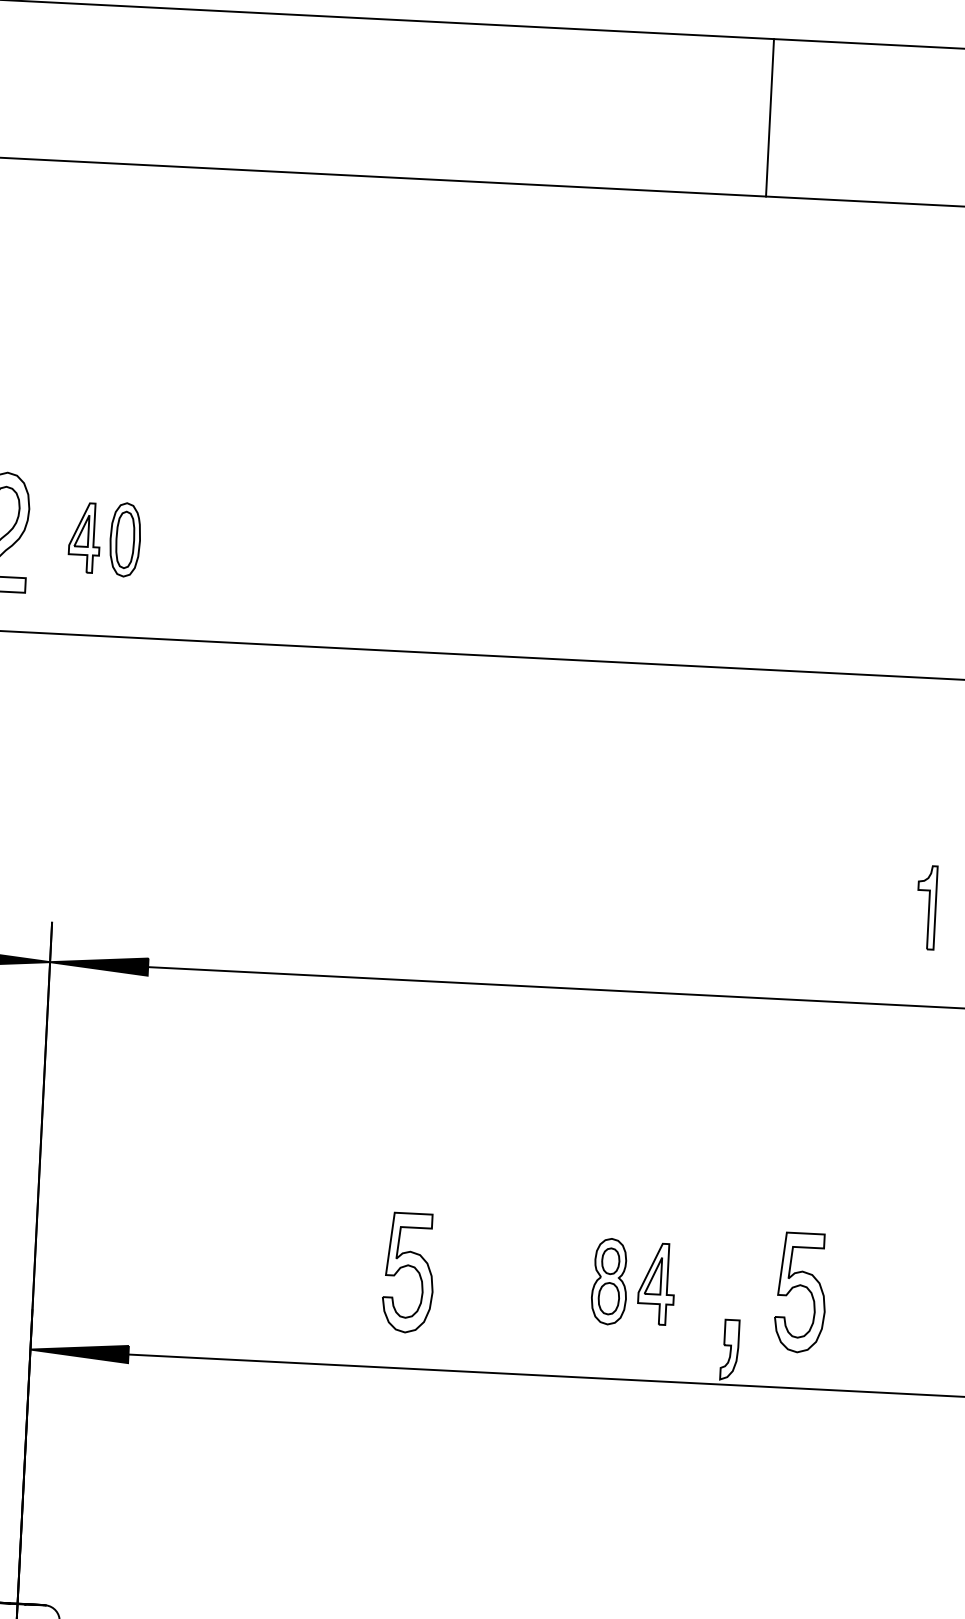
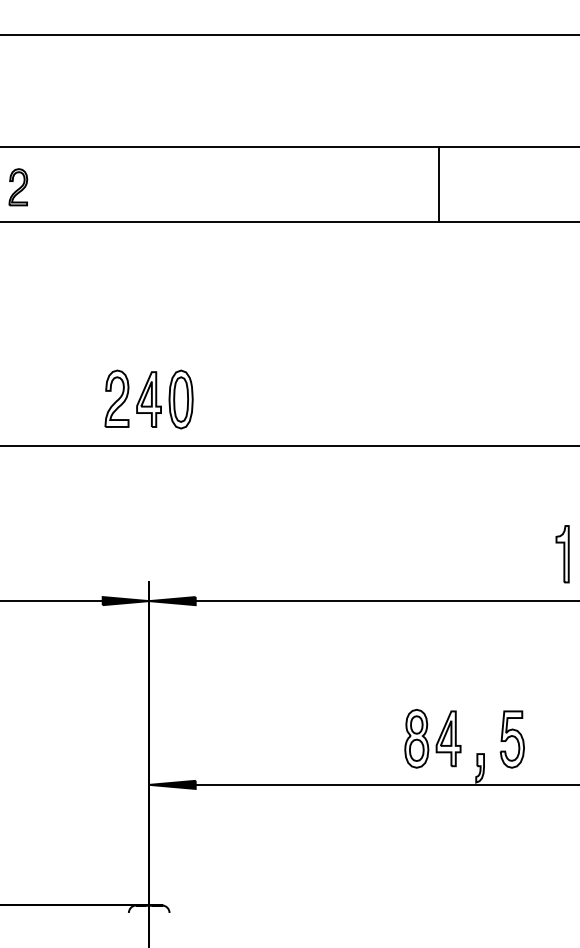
line: (769, 118) -> (438, 184), moved
part: (103, 538) -> (164, 399), size x1.67
part: (926, 908) -> (562, 554), size x1.43
part: (406, 1272) -> (325, 739), removed
part: (632, 1282) -> (432, 738), size x1.43

